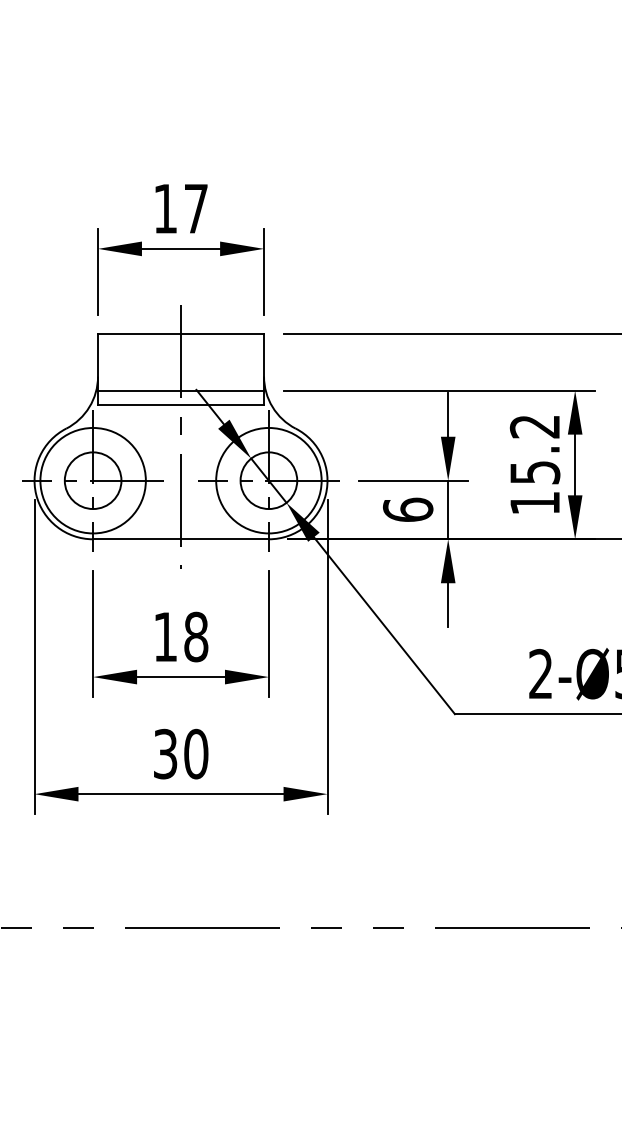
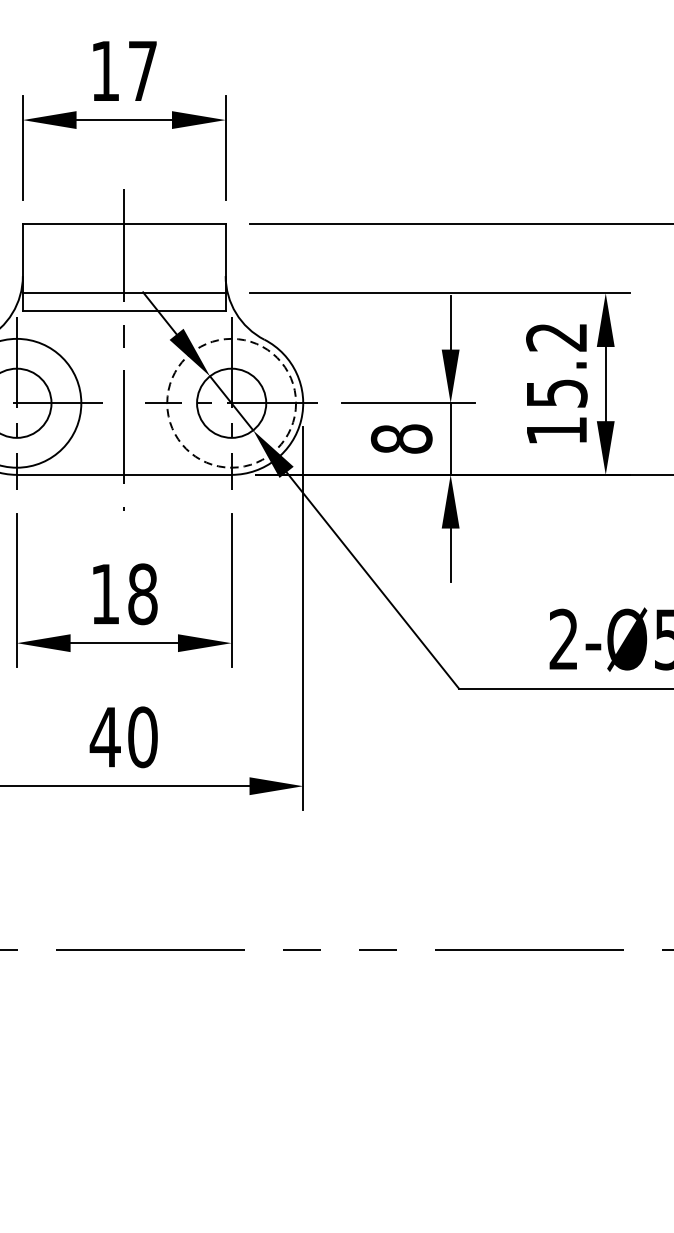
circle: (268, 480) -> (231, 403), solid -> dashed
text: (407, 509) -> (400, 438), 6 -> 8
text: (165, 753) -> (105, 736), 30 -> 40

